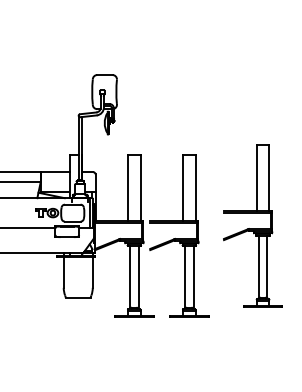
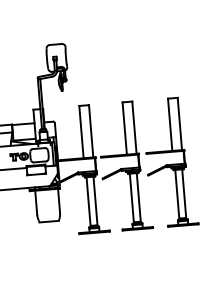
part: (252, 225) -> (169, 162), moved

